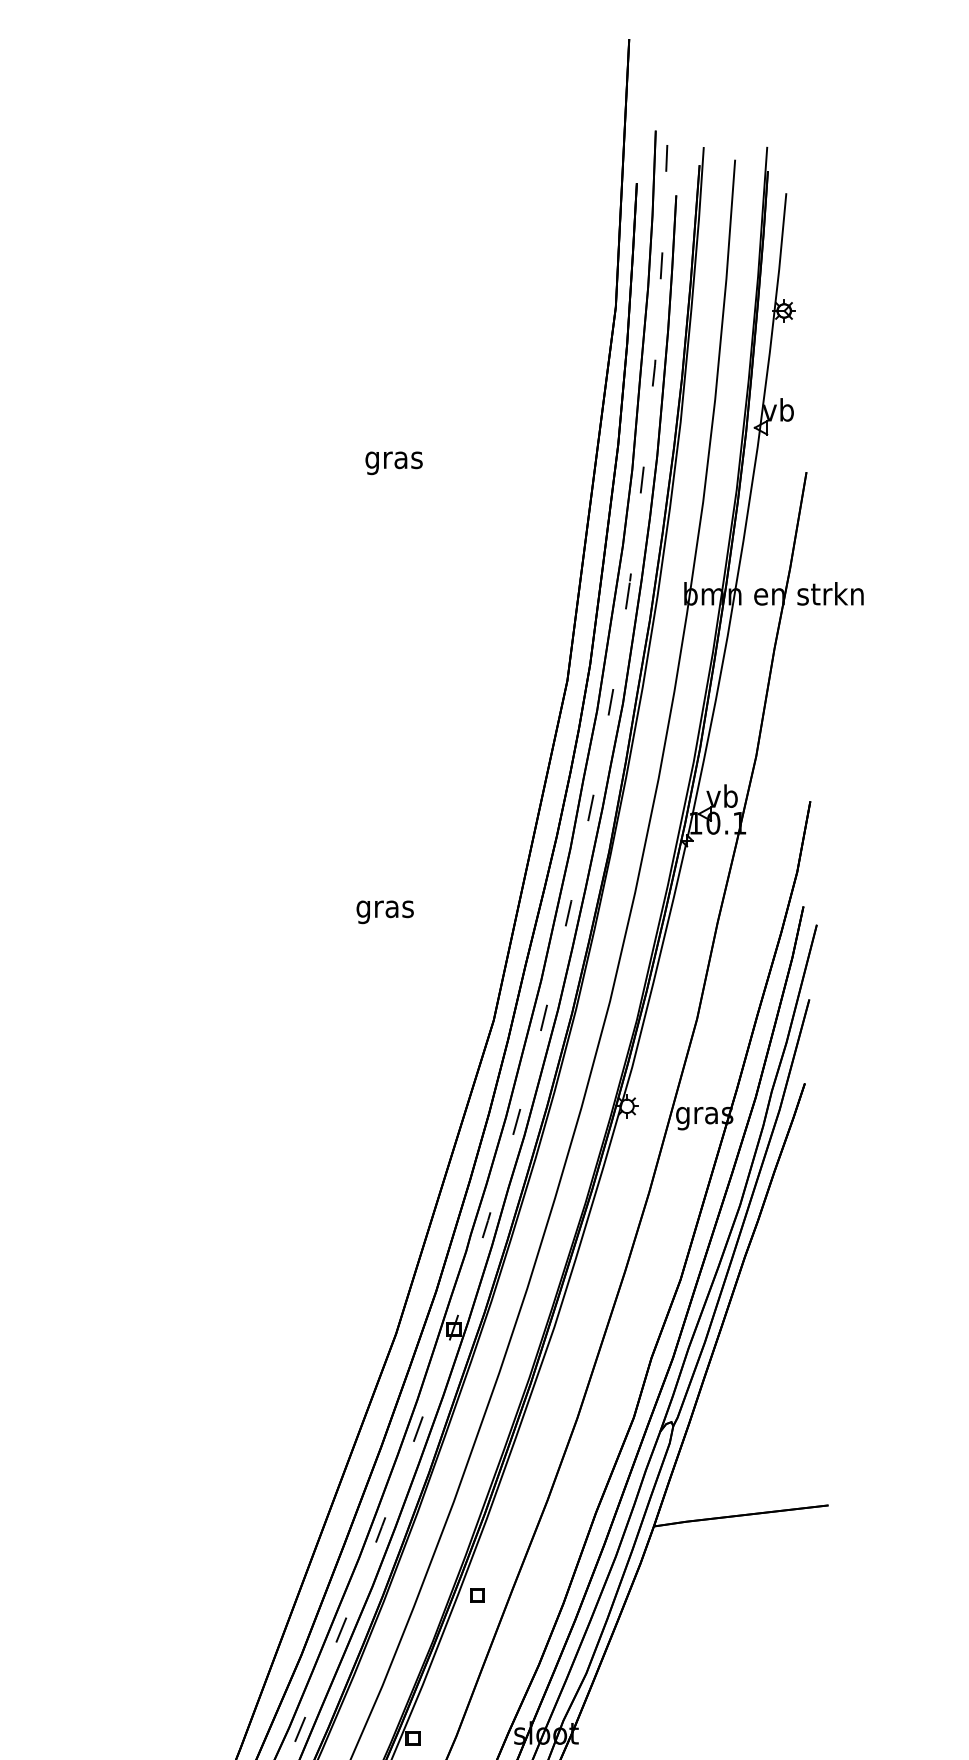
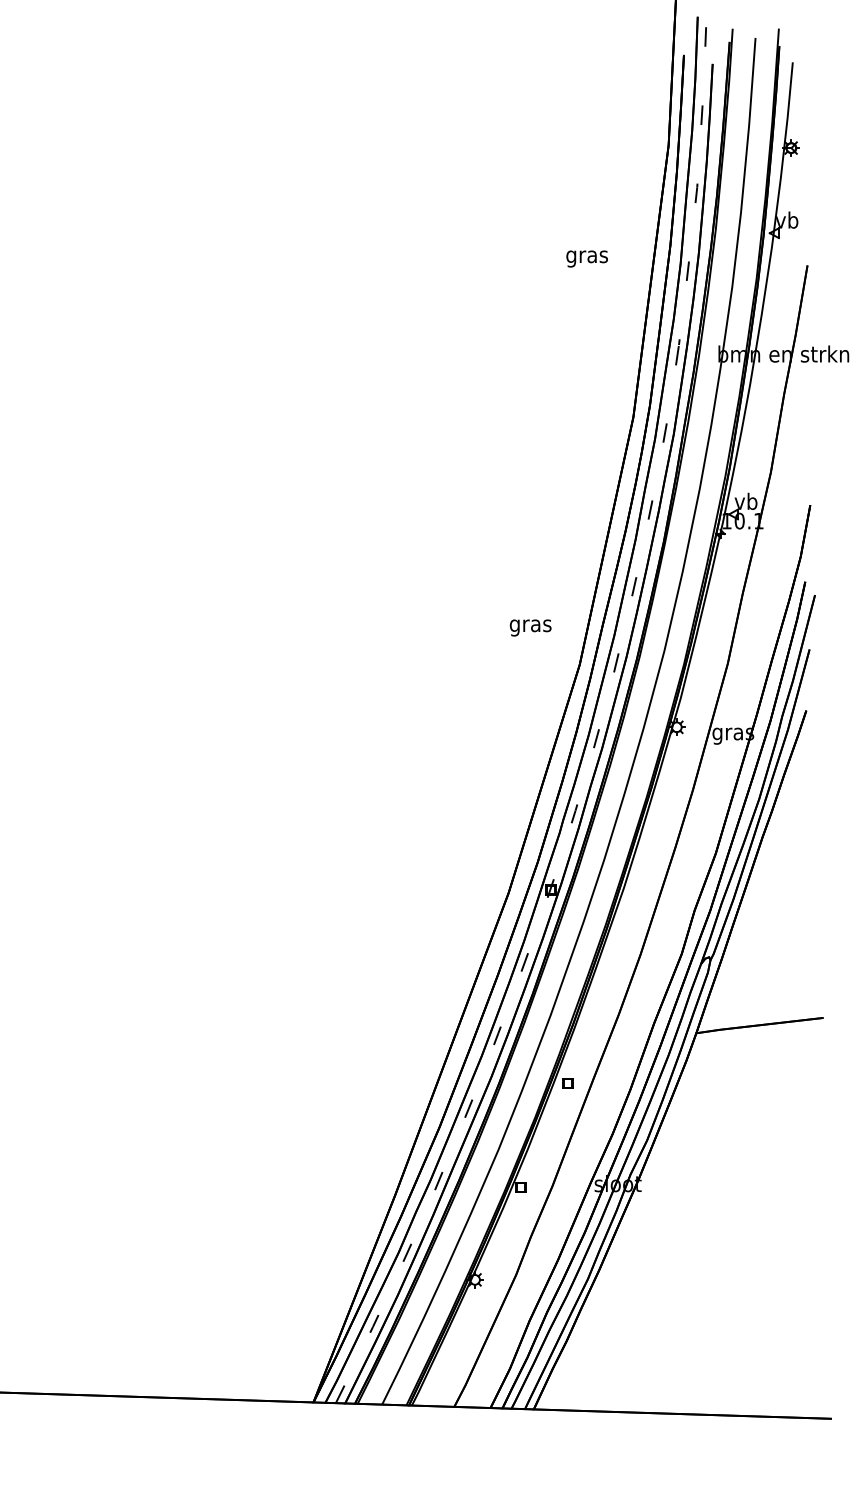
text: (393, 462) -> (586, 258), moved
text: (384, 911) -> (530, 627), moved

